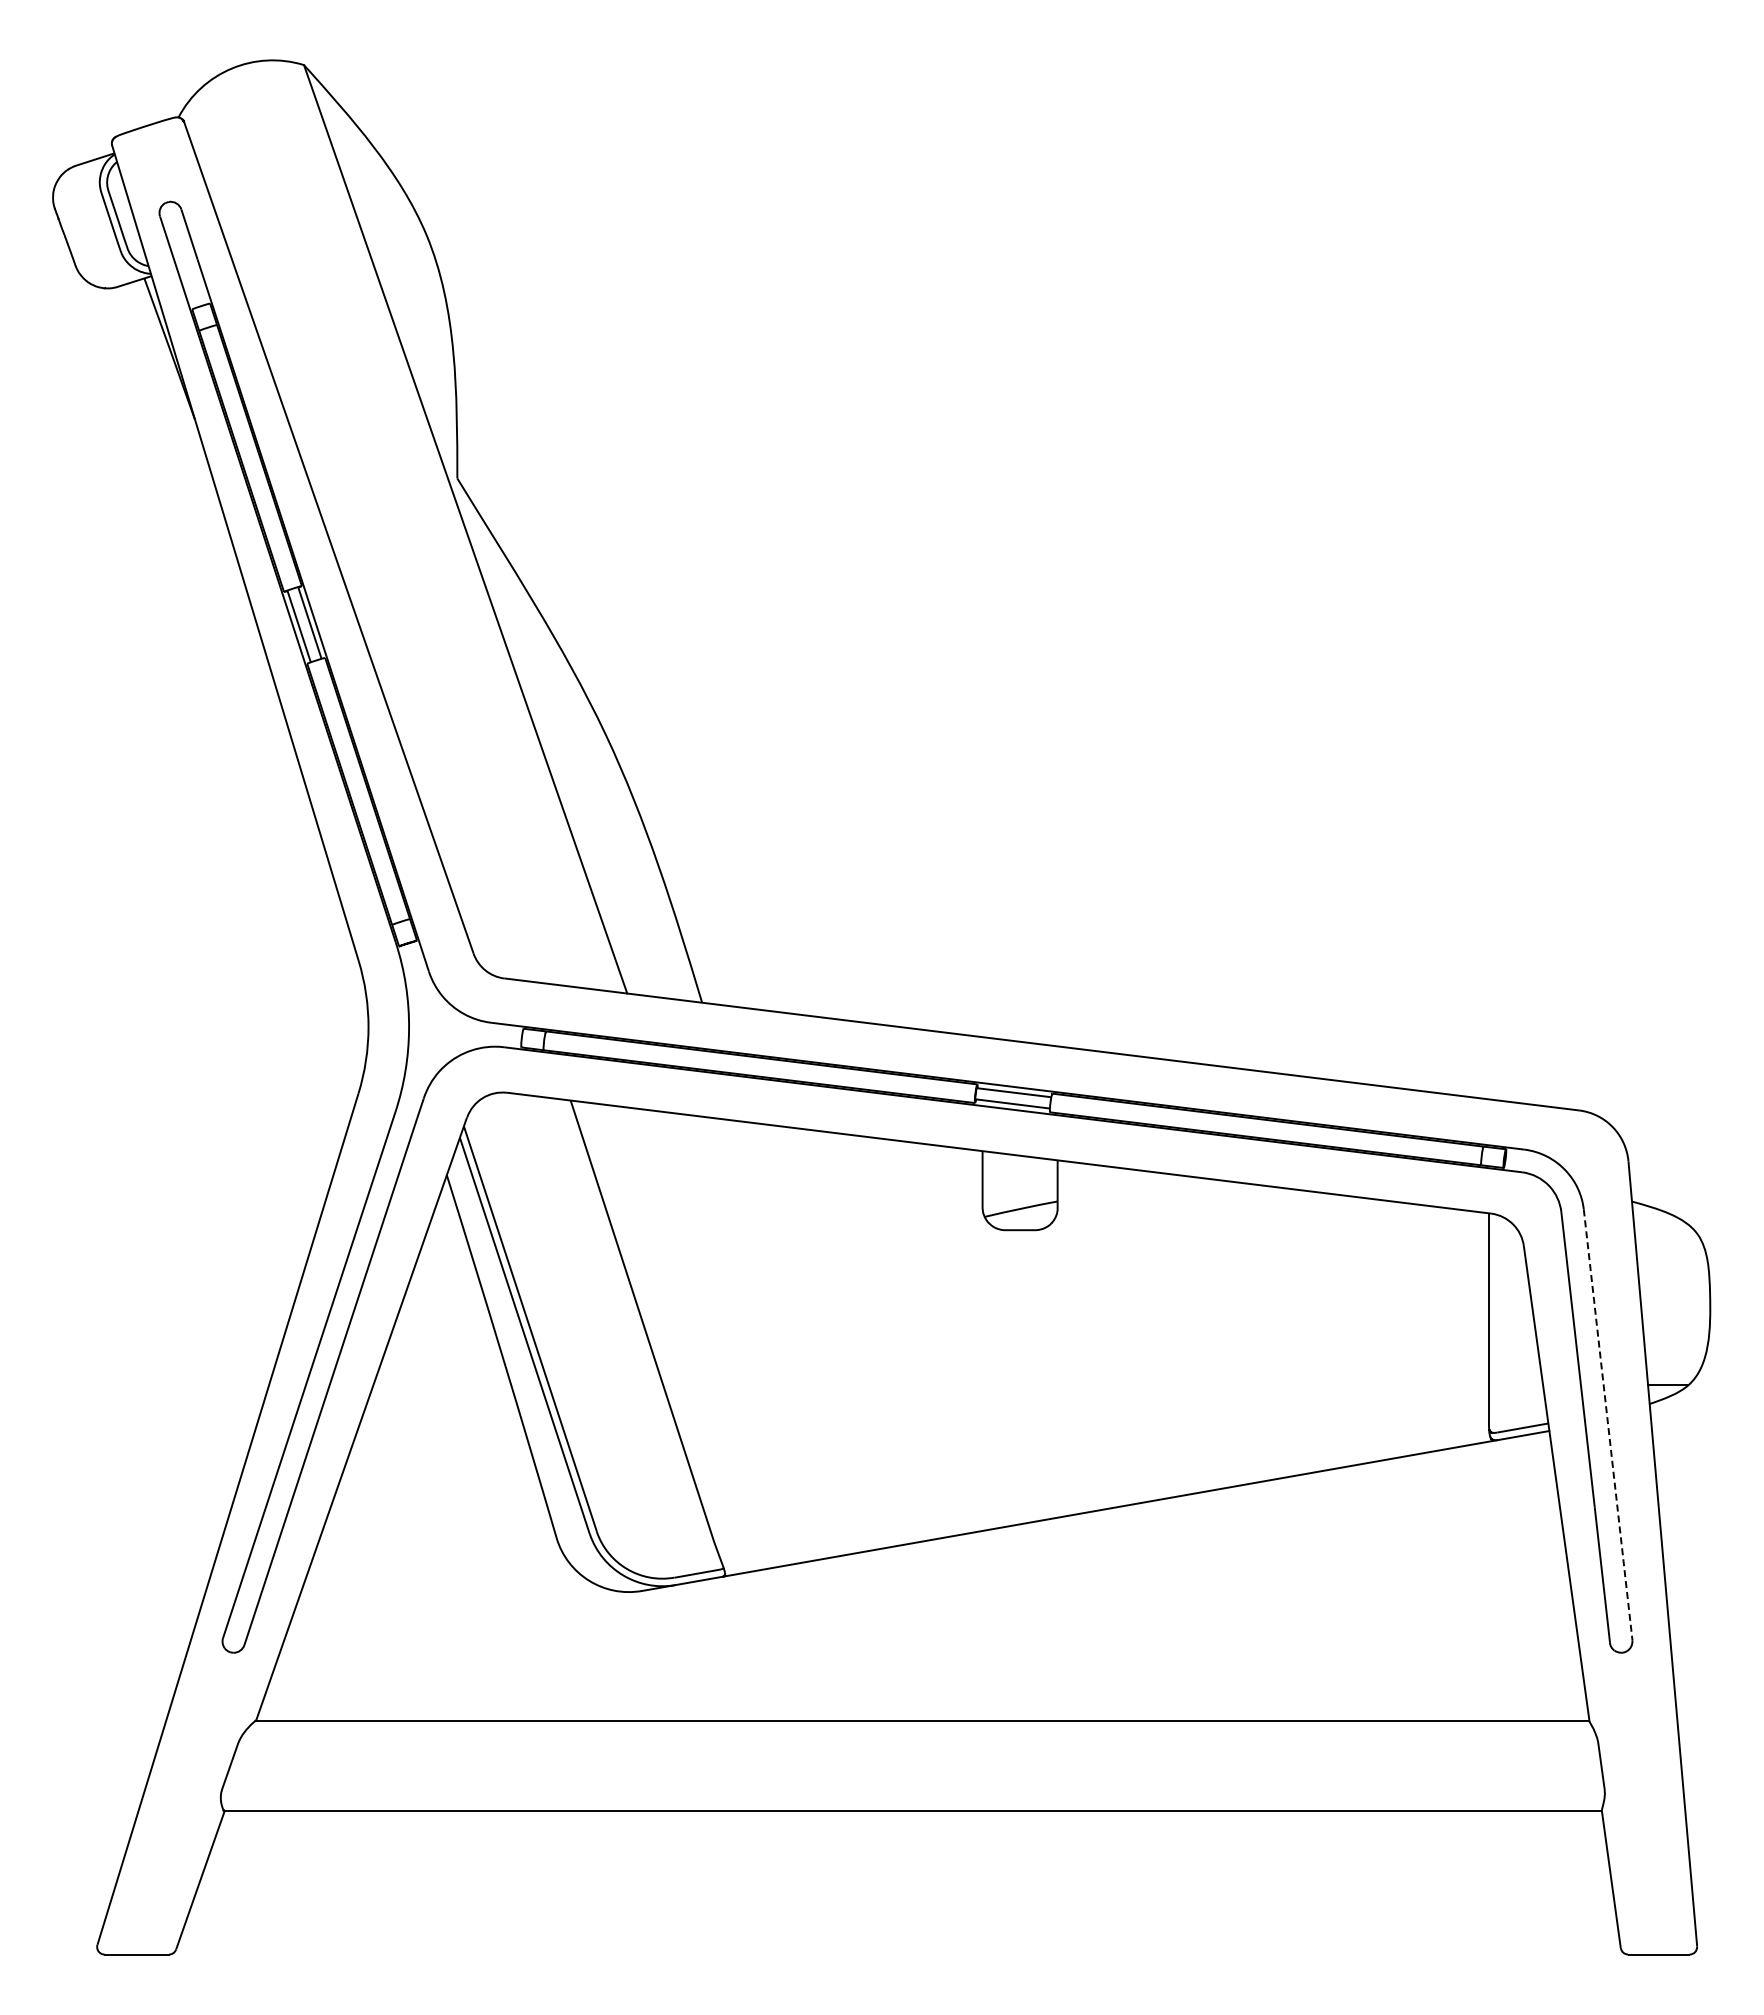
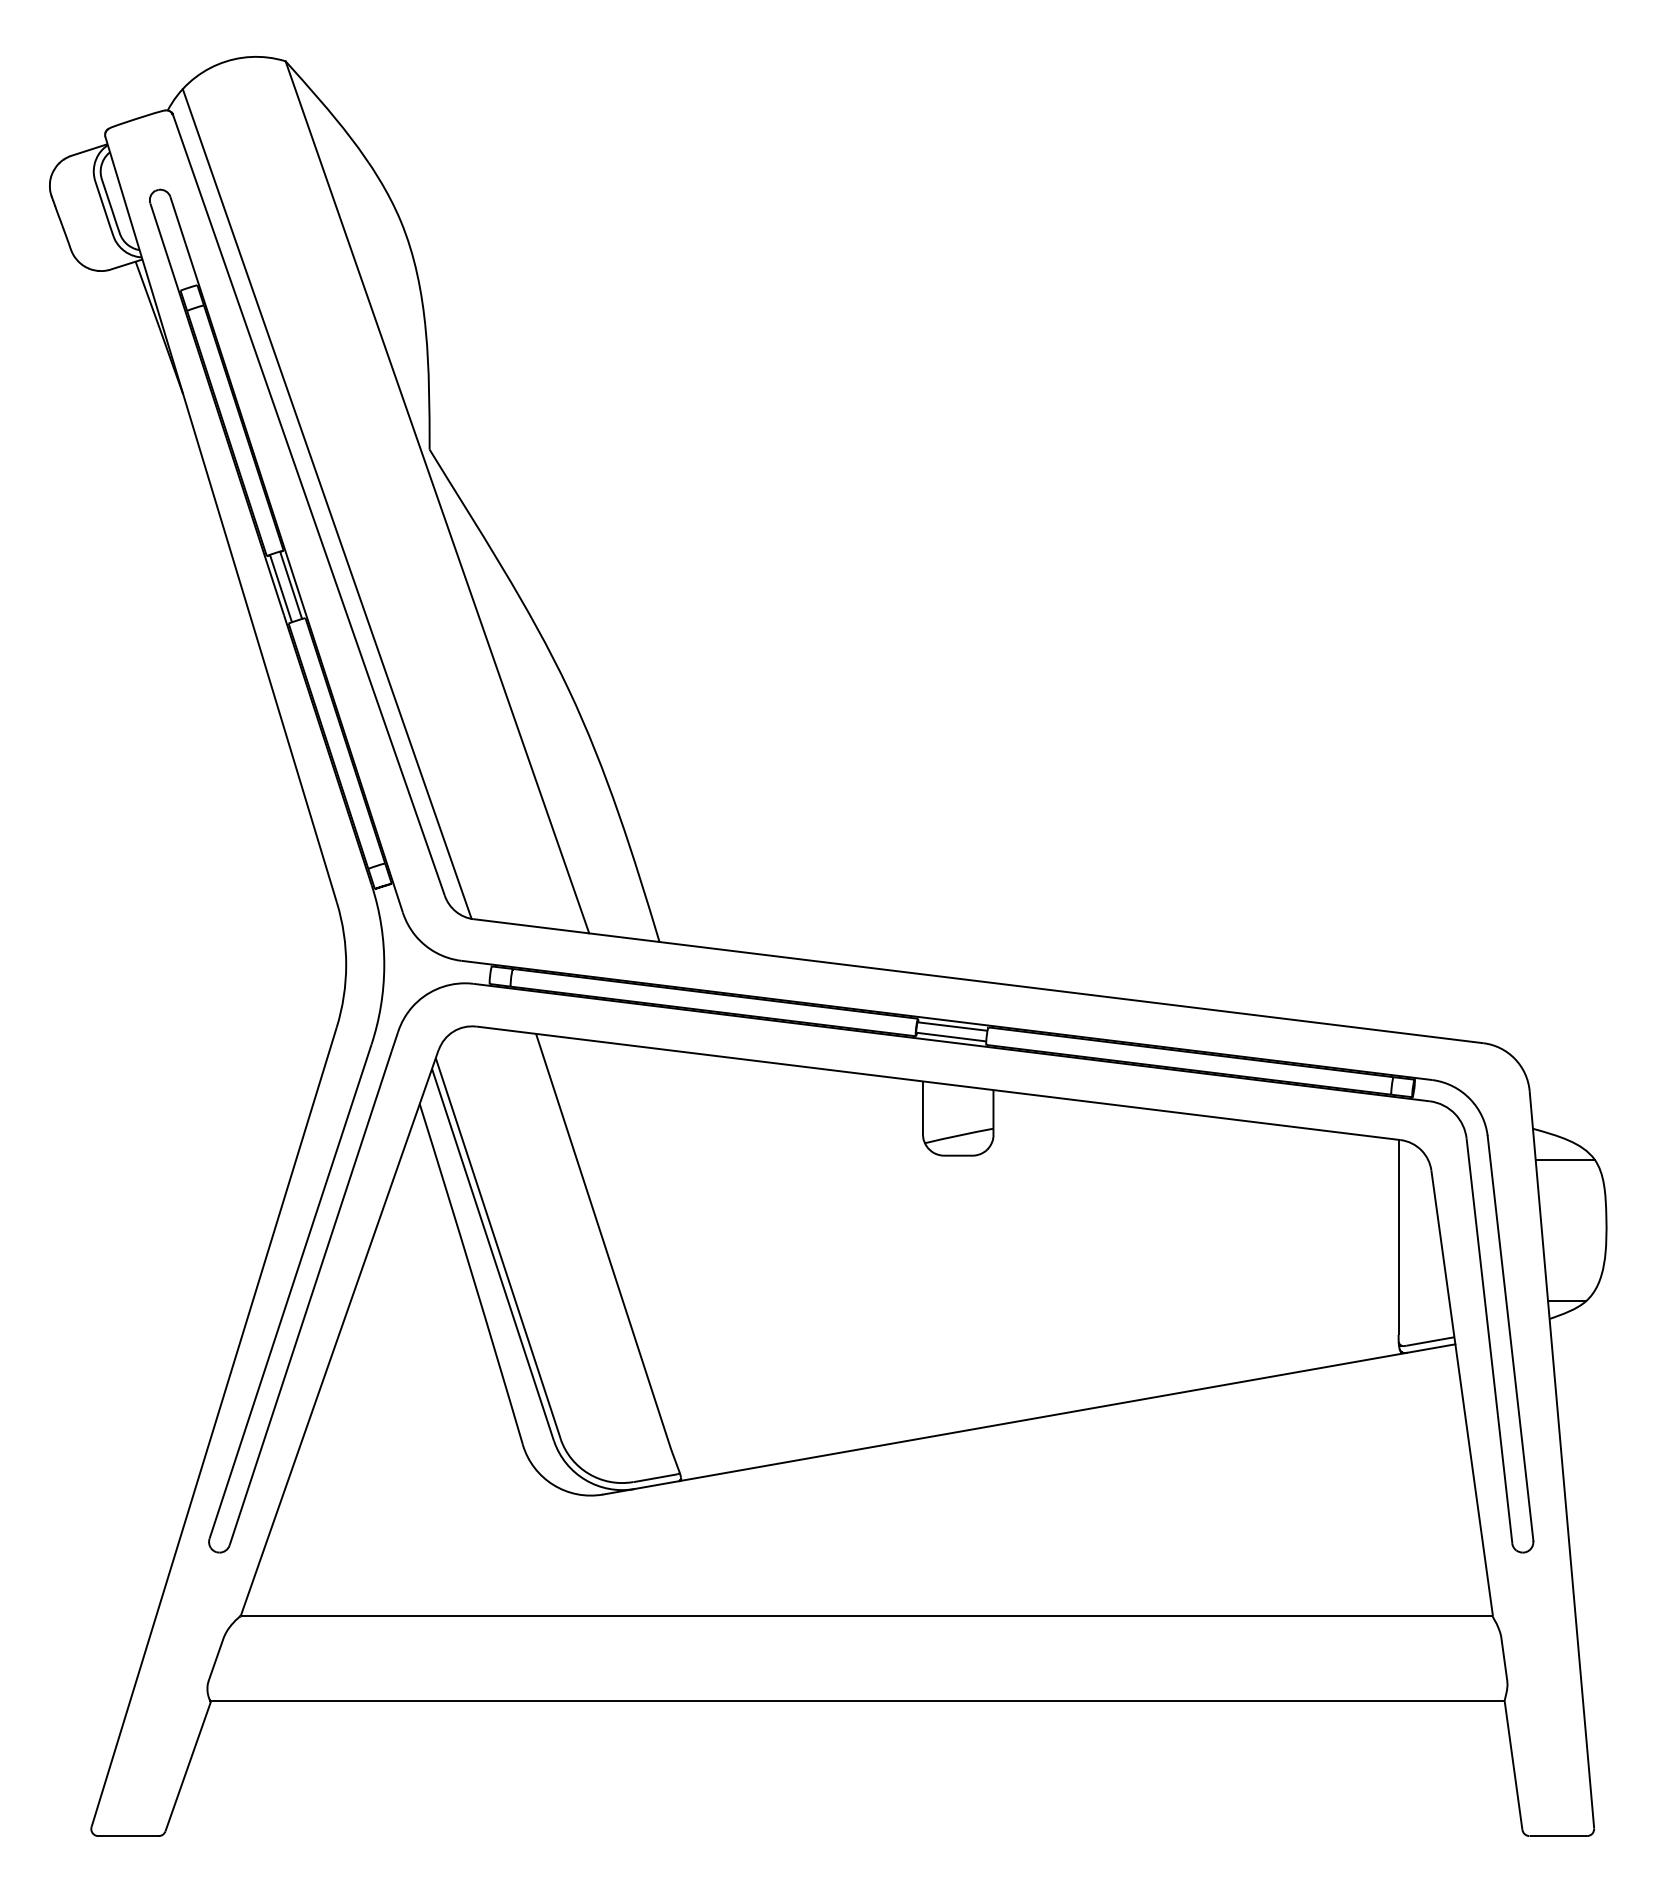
line: (348, 536) -> (327, 504), added
line: (1665, 1234) -> (1564, 1159), added
line: (1608, 1424) -> (1510, 1338), dashed -> solid

